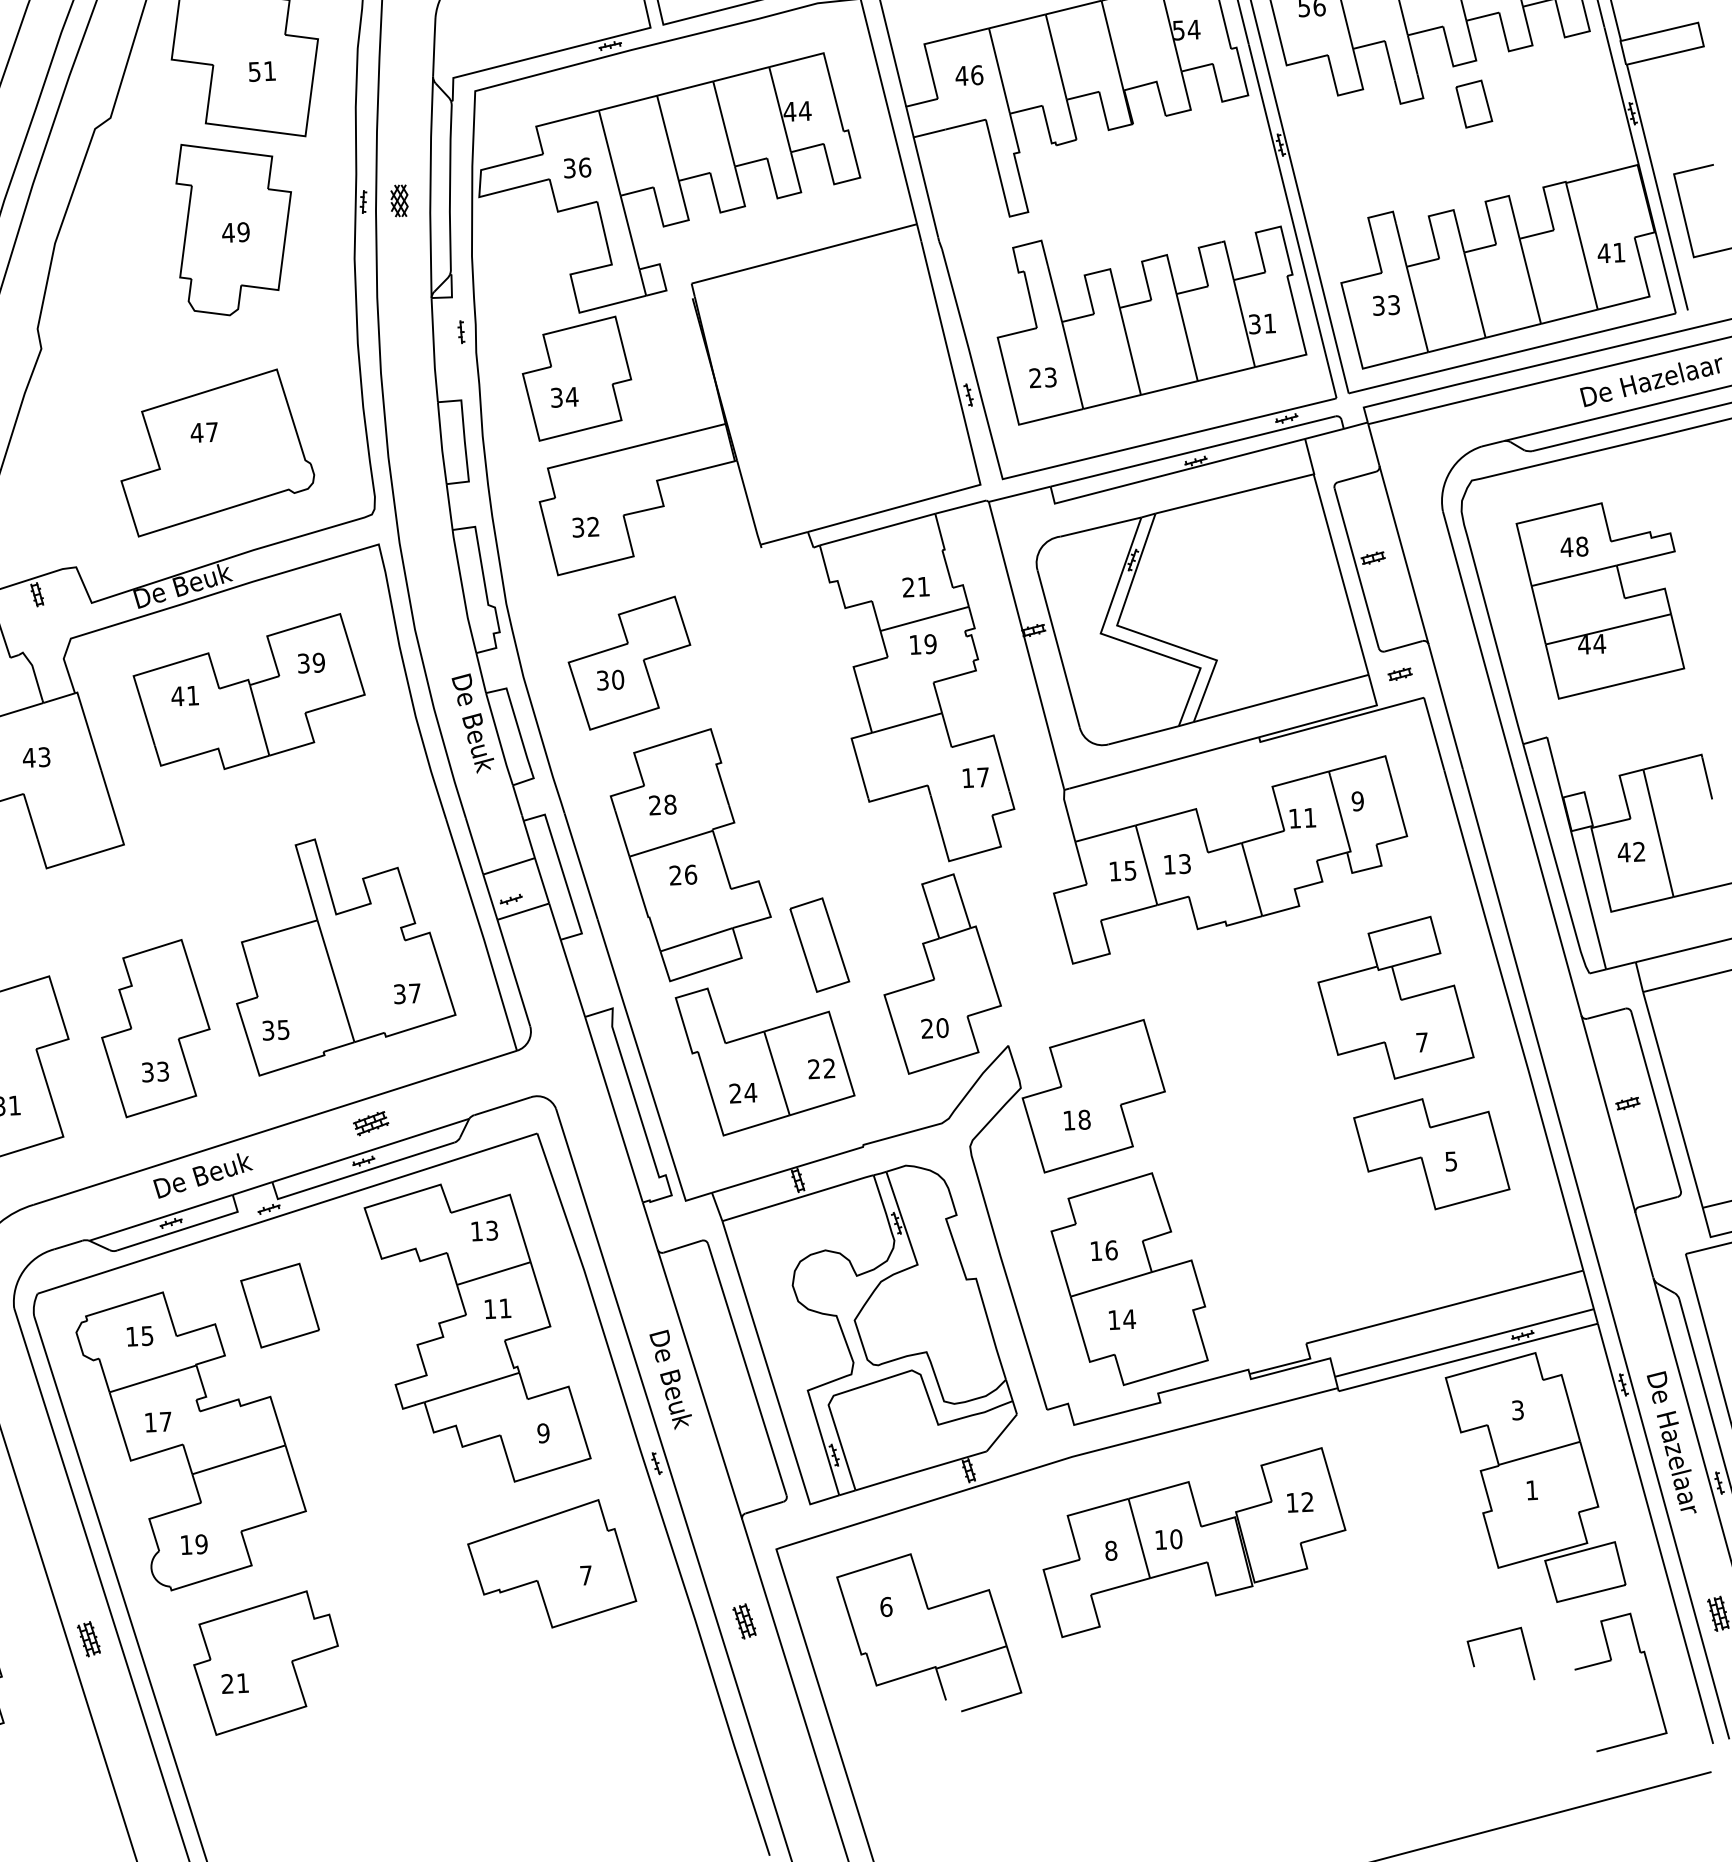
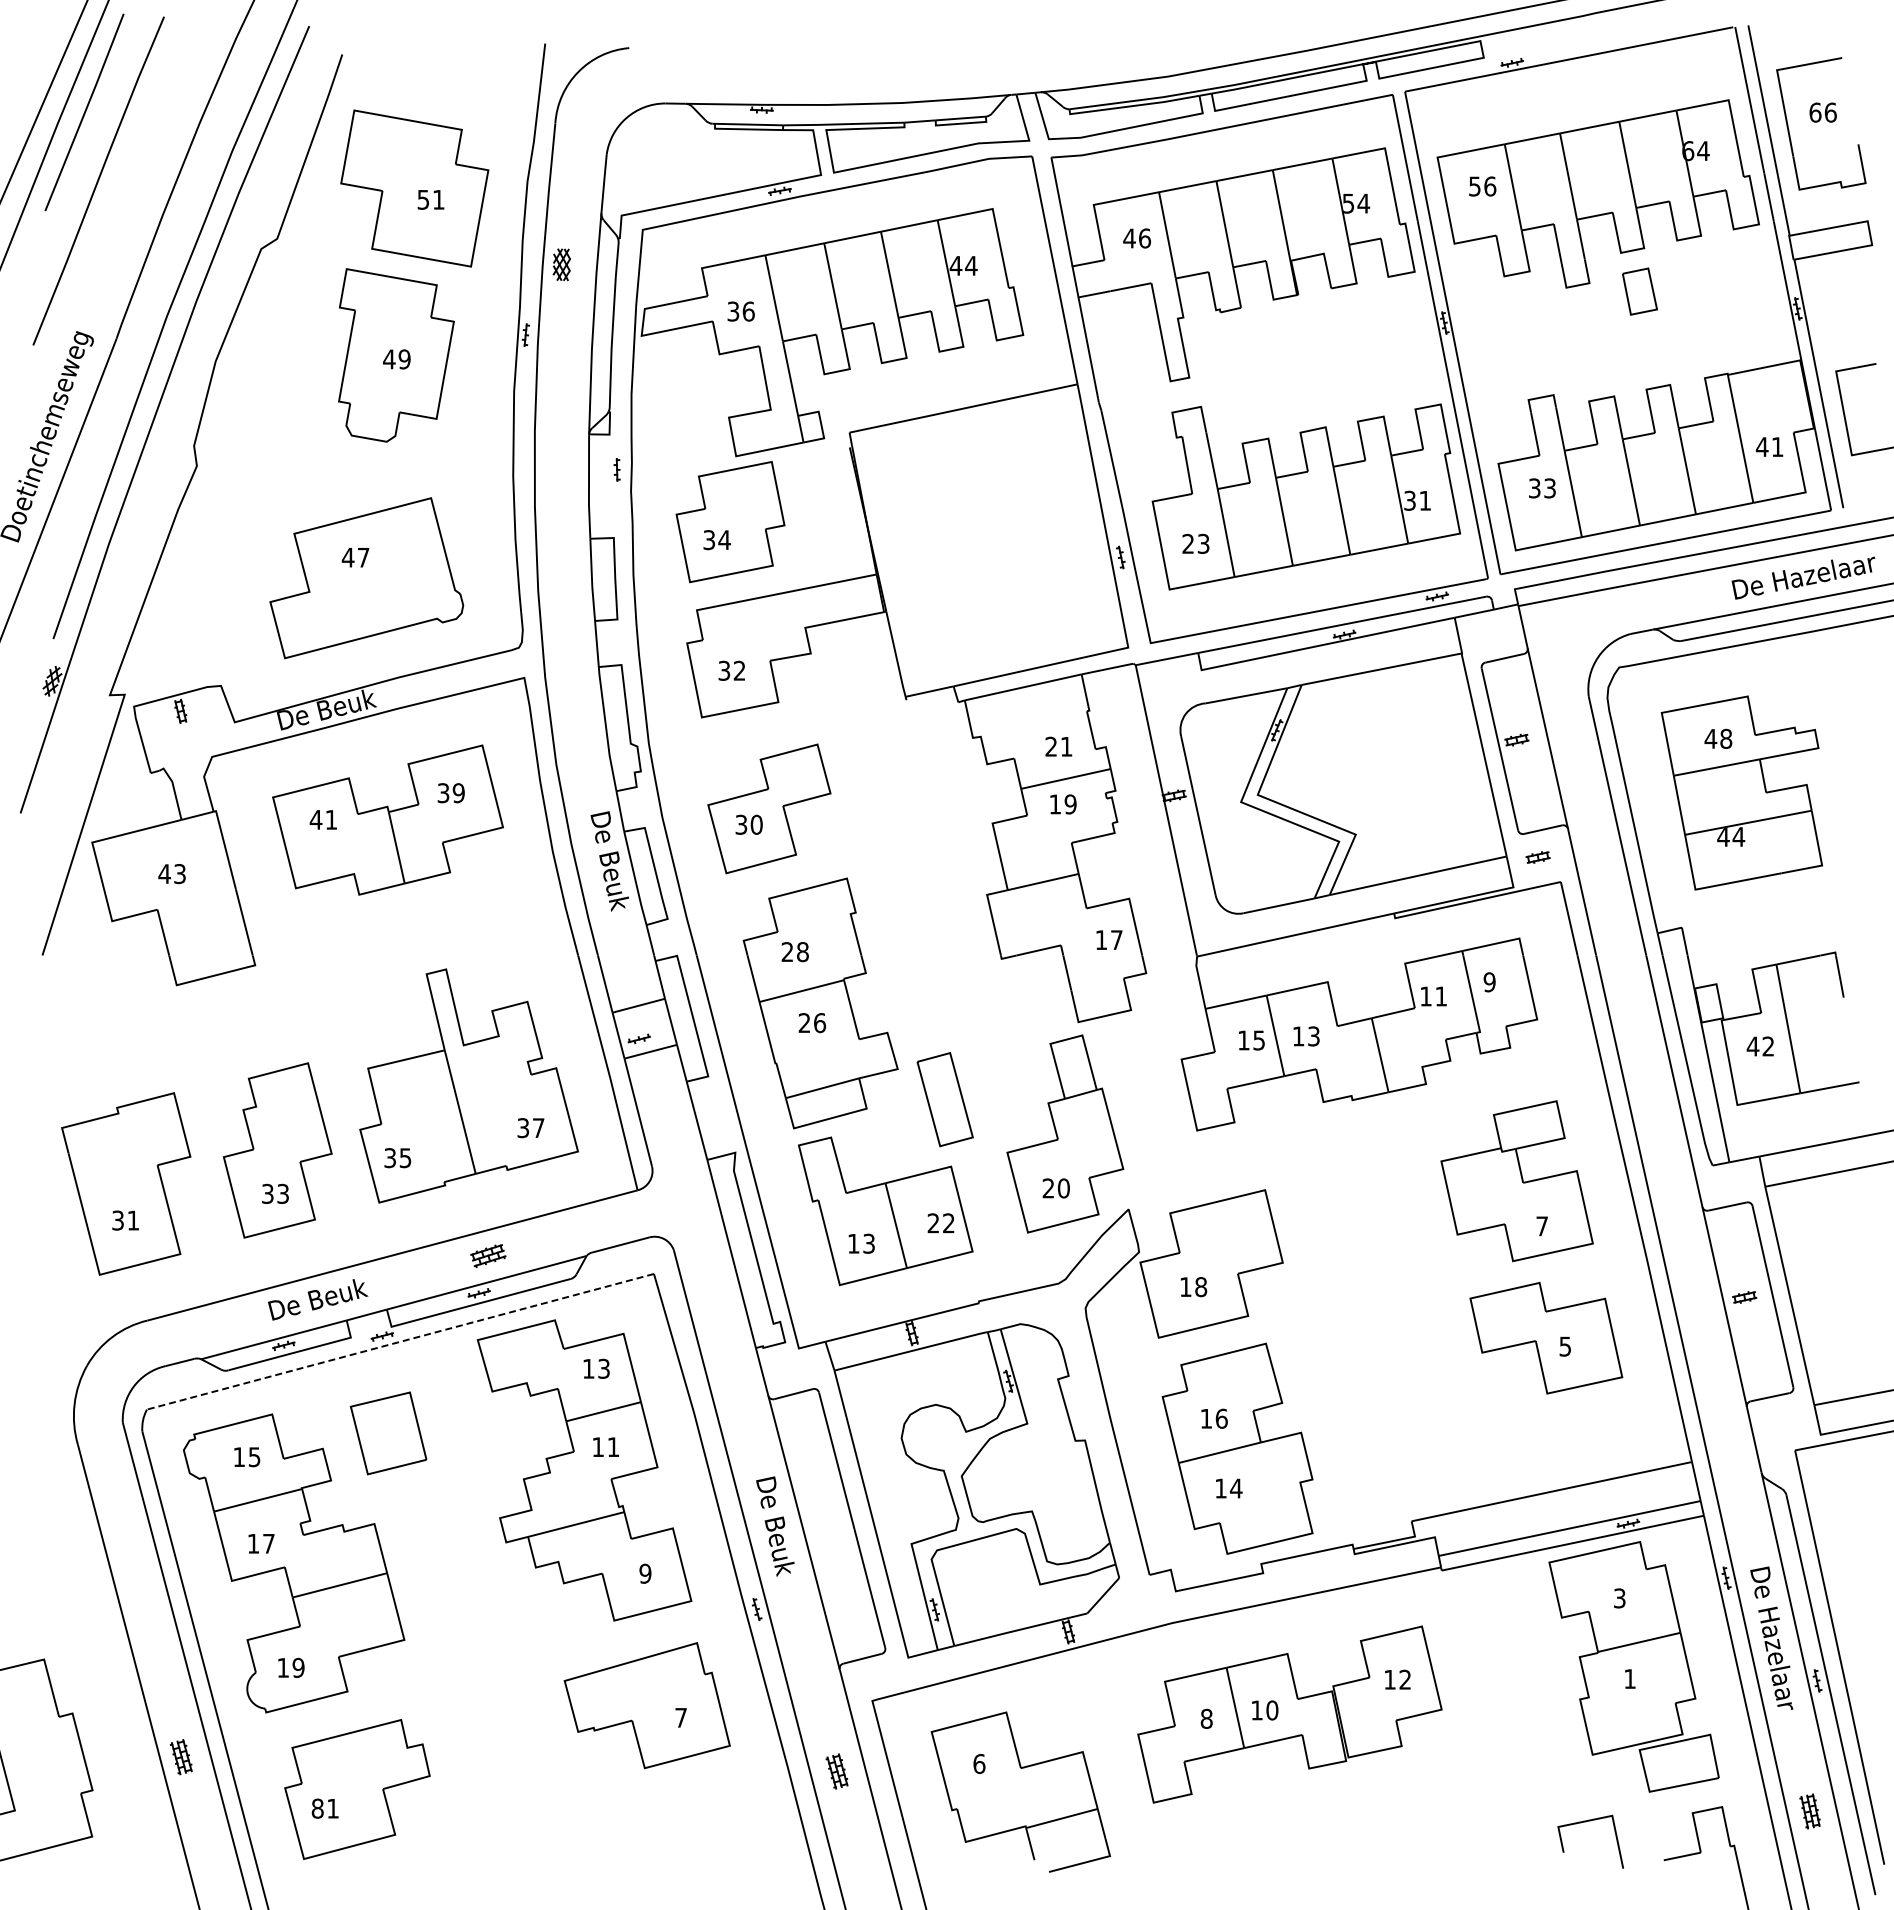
part: (399, 200) -> (561, 264), moved
text: (743, 1092) -> (861, 1243), 24 -> 13
line: (287, 1213) -> (400, 1341), solid -> dashed
text: (227, 1683) -> (317, 1808), 21 -> 81

